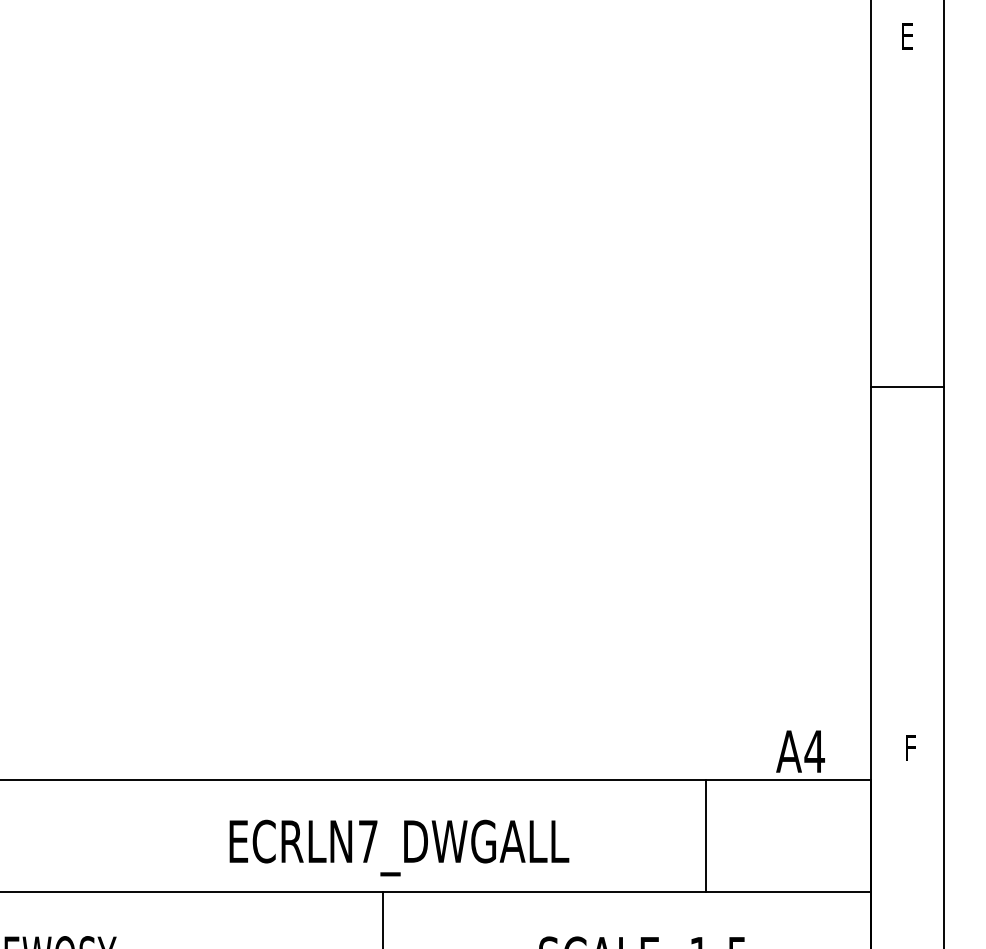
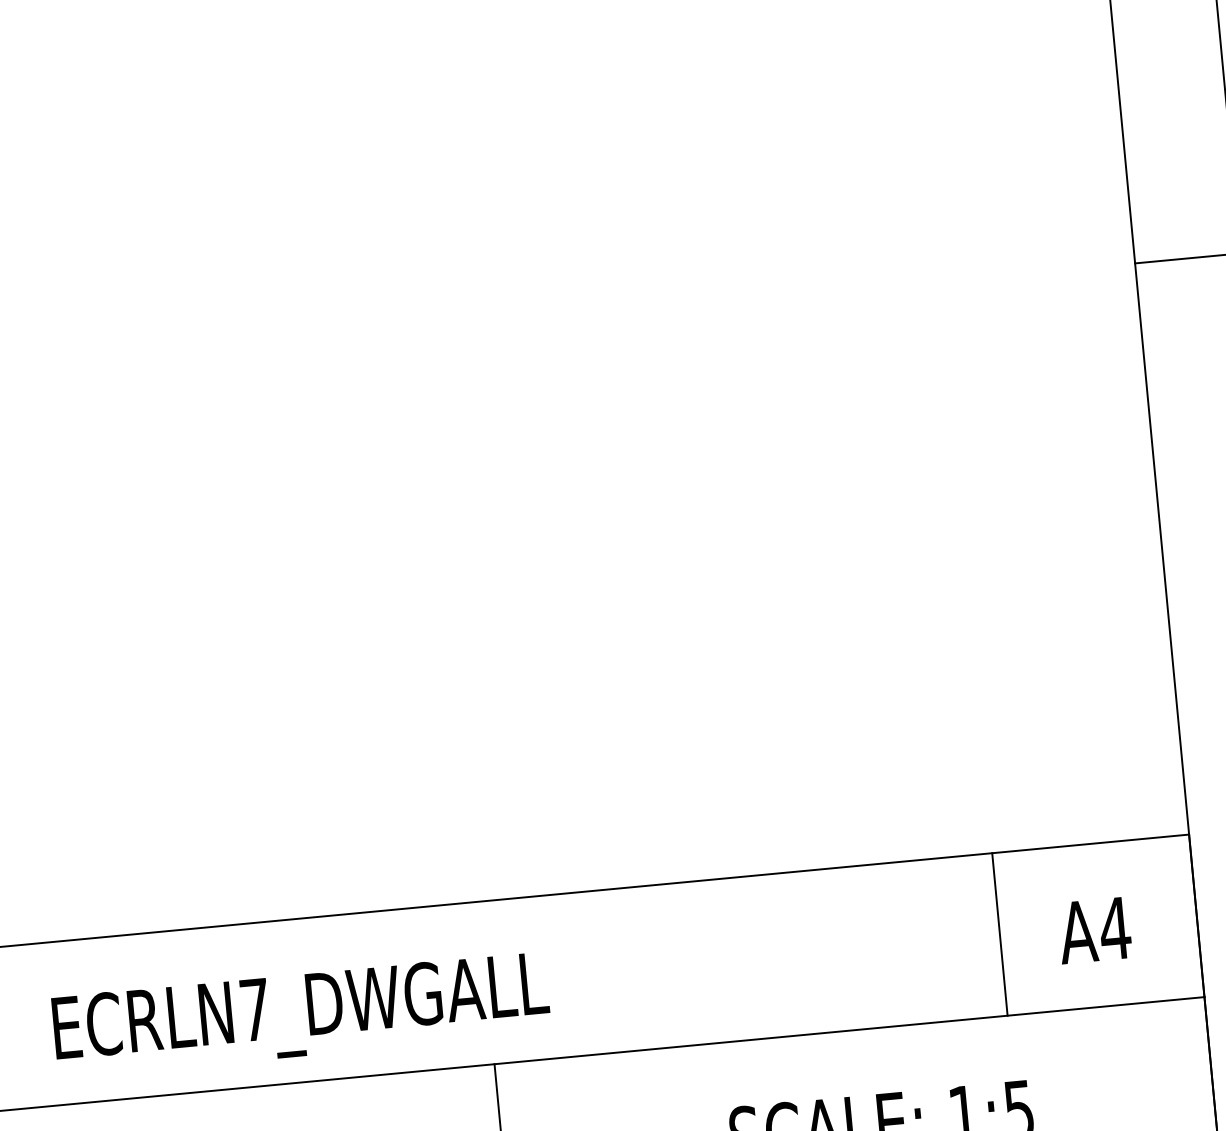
text: (800, 751) -> (1094, 930), moved
line: (705, 836) -> (999, 934), moved
text: (399, 847) -> (301, 1014), moved

